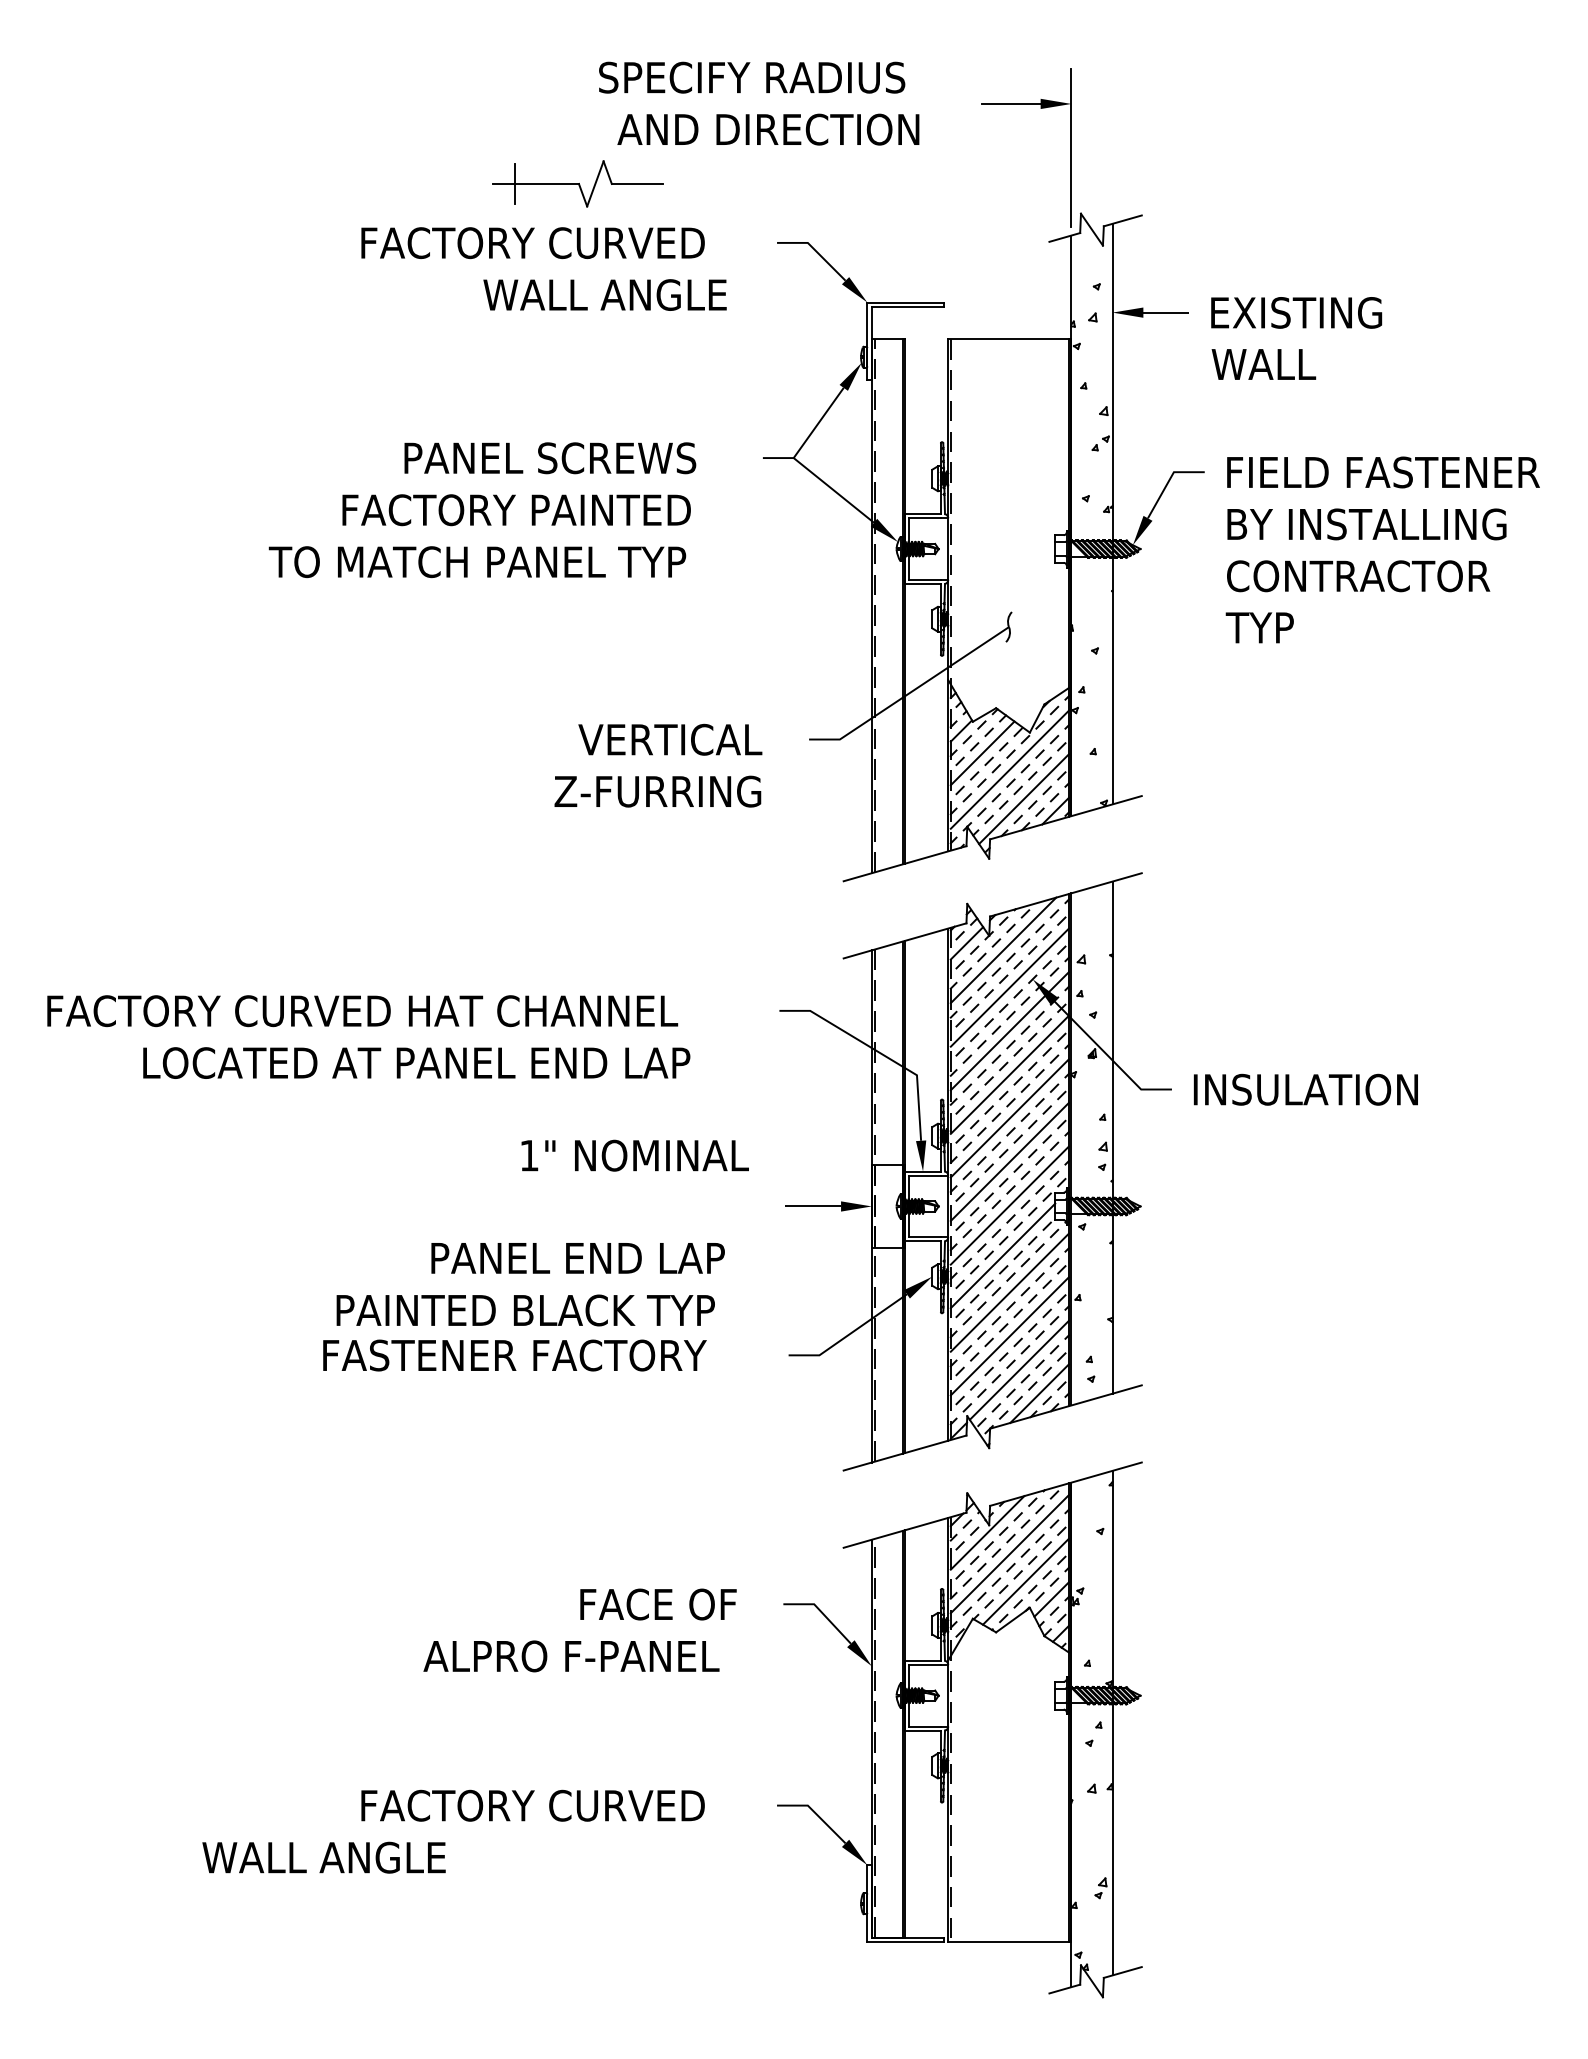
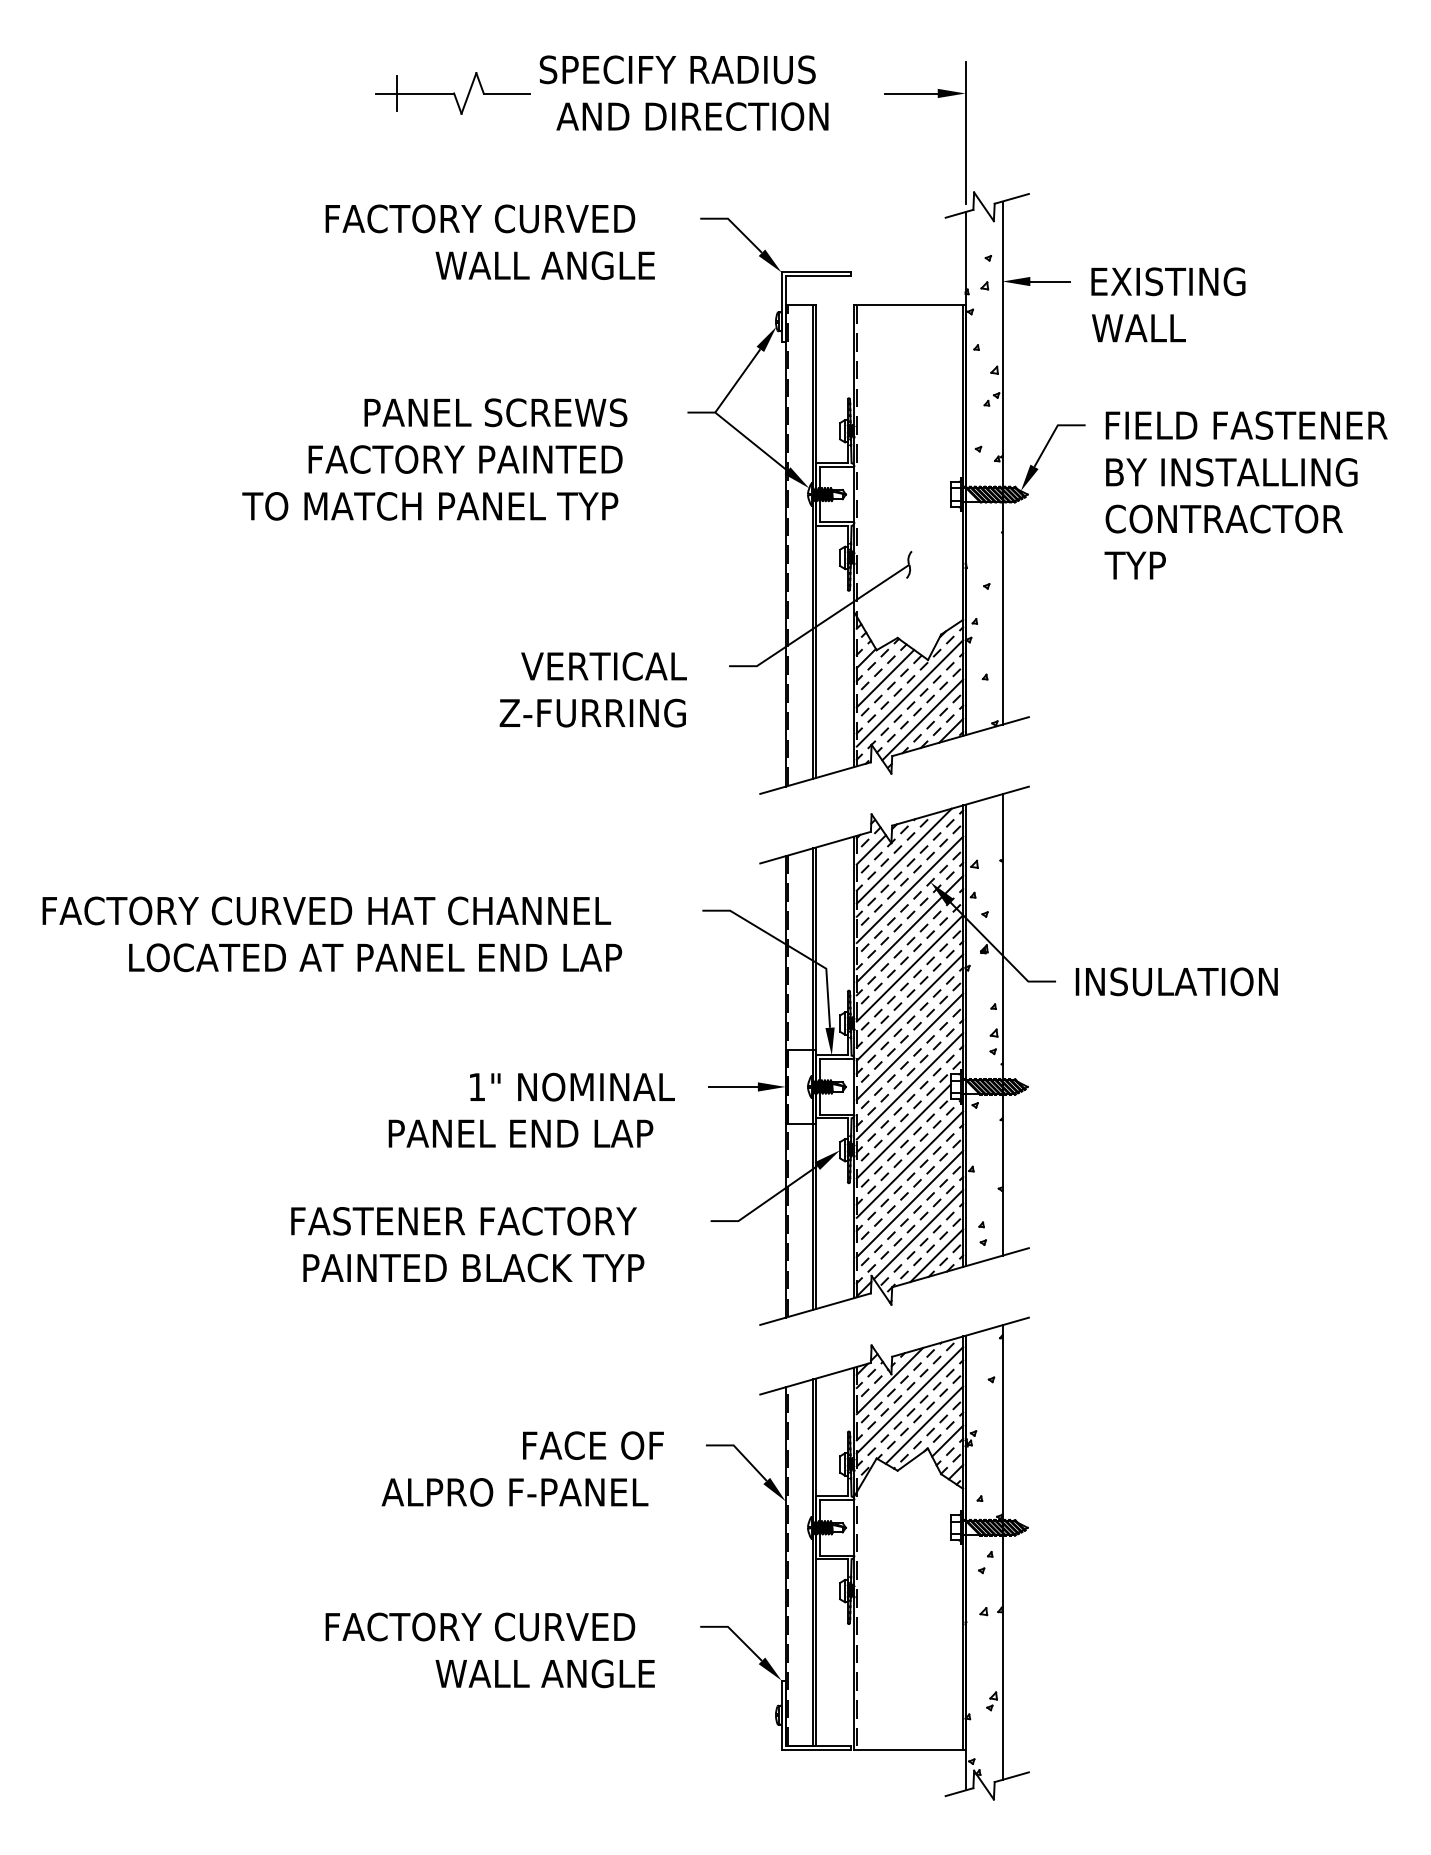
part: (577, 183) -> (452, 93), moved
text: (634, 1155) -> (571, 1086), moved
text: (525, 1310) -> (473, 1268), moved
text: (323, 1857) -> (544, 1673), moved

